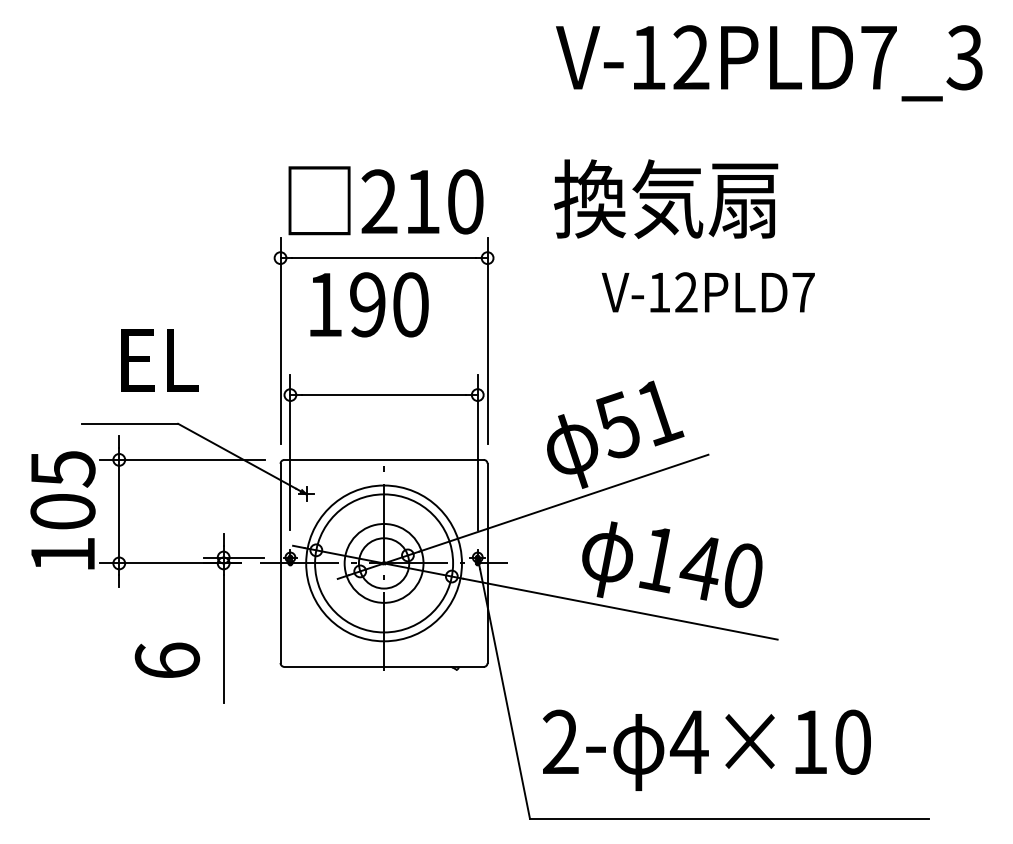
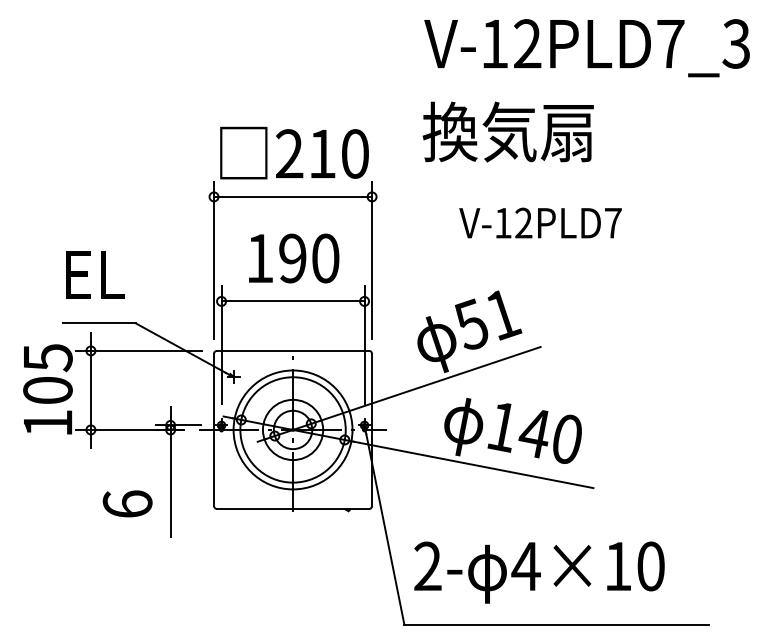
text: (666, 198) -> (508, 131), moved
text: (369, 304) -> (294, 258), moved
text: (159, 360) -> (94, 275), moved

